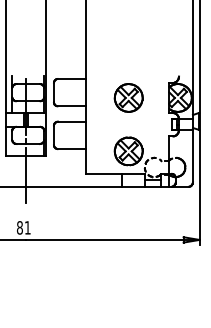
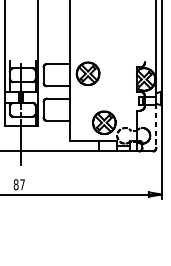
part: (128, 97) -> (87, 73), moved
line: (192, 155) -> (155, 126), solid -> dashed
text: (27, 227) -> (22, 184), 81 -> 87

